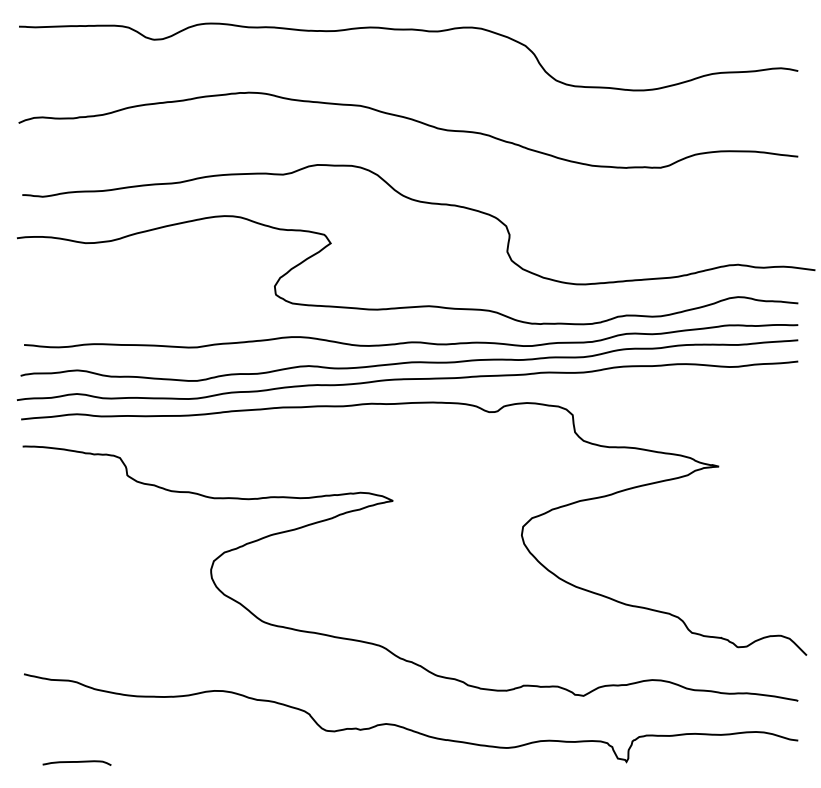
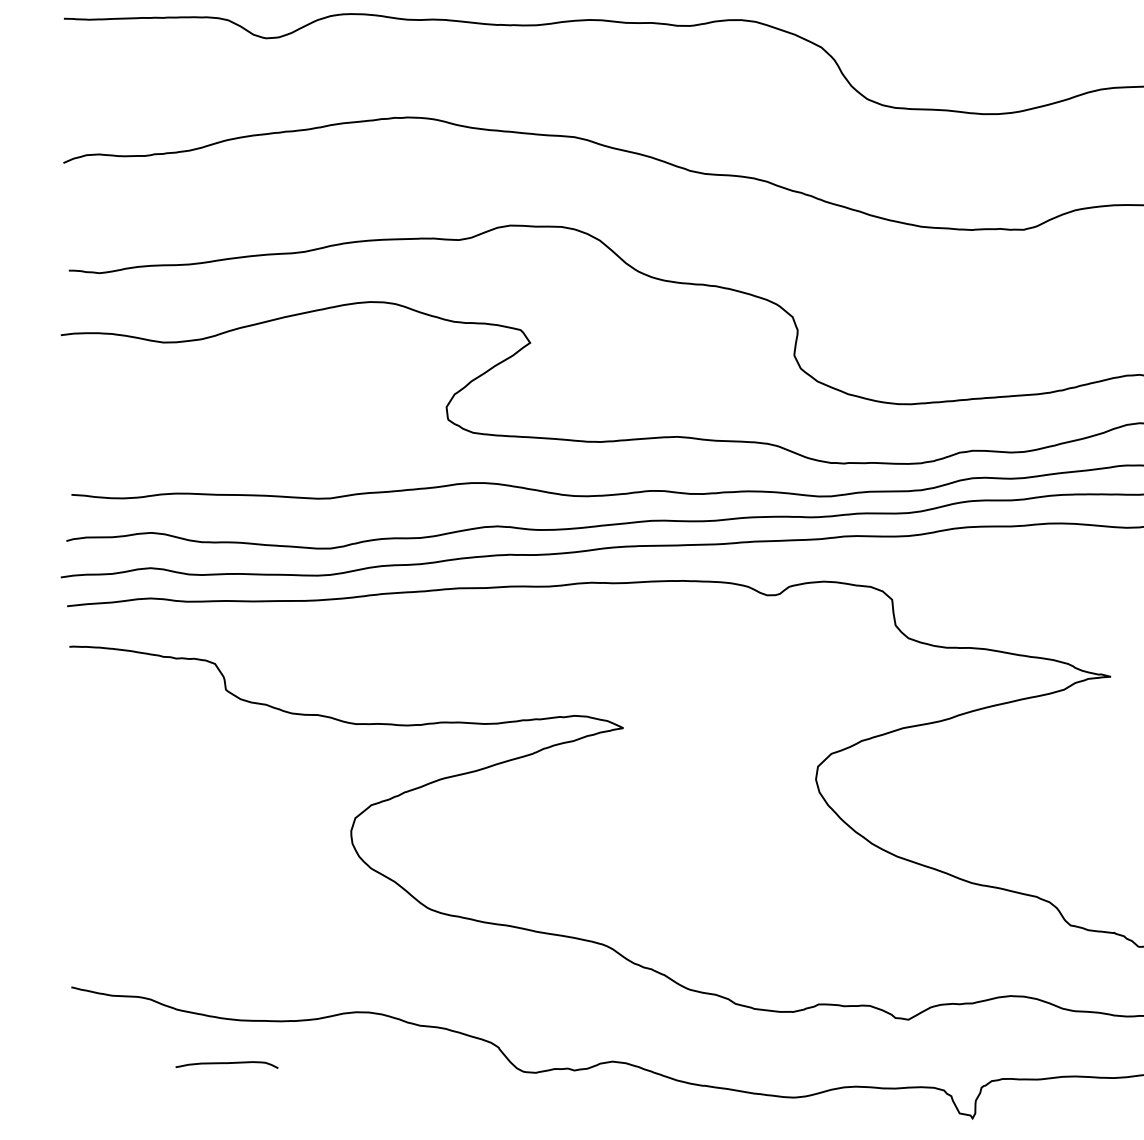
curve: (76, 762) -> (226, 1063), moved

